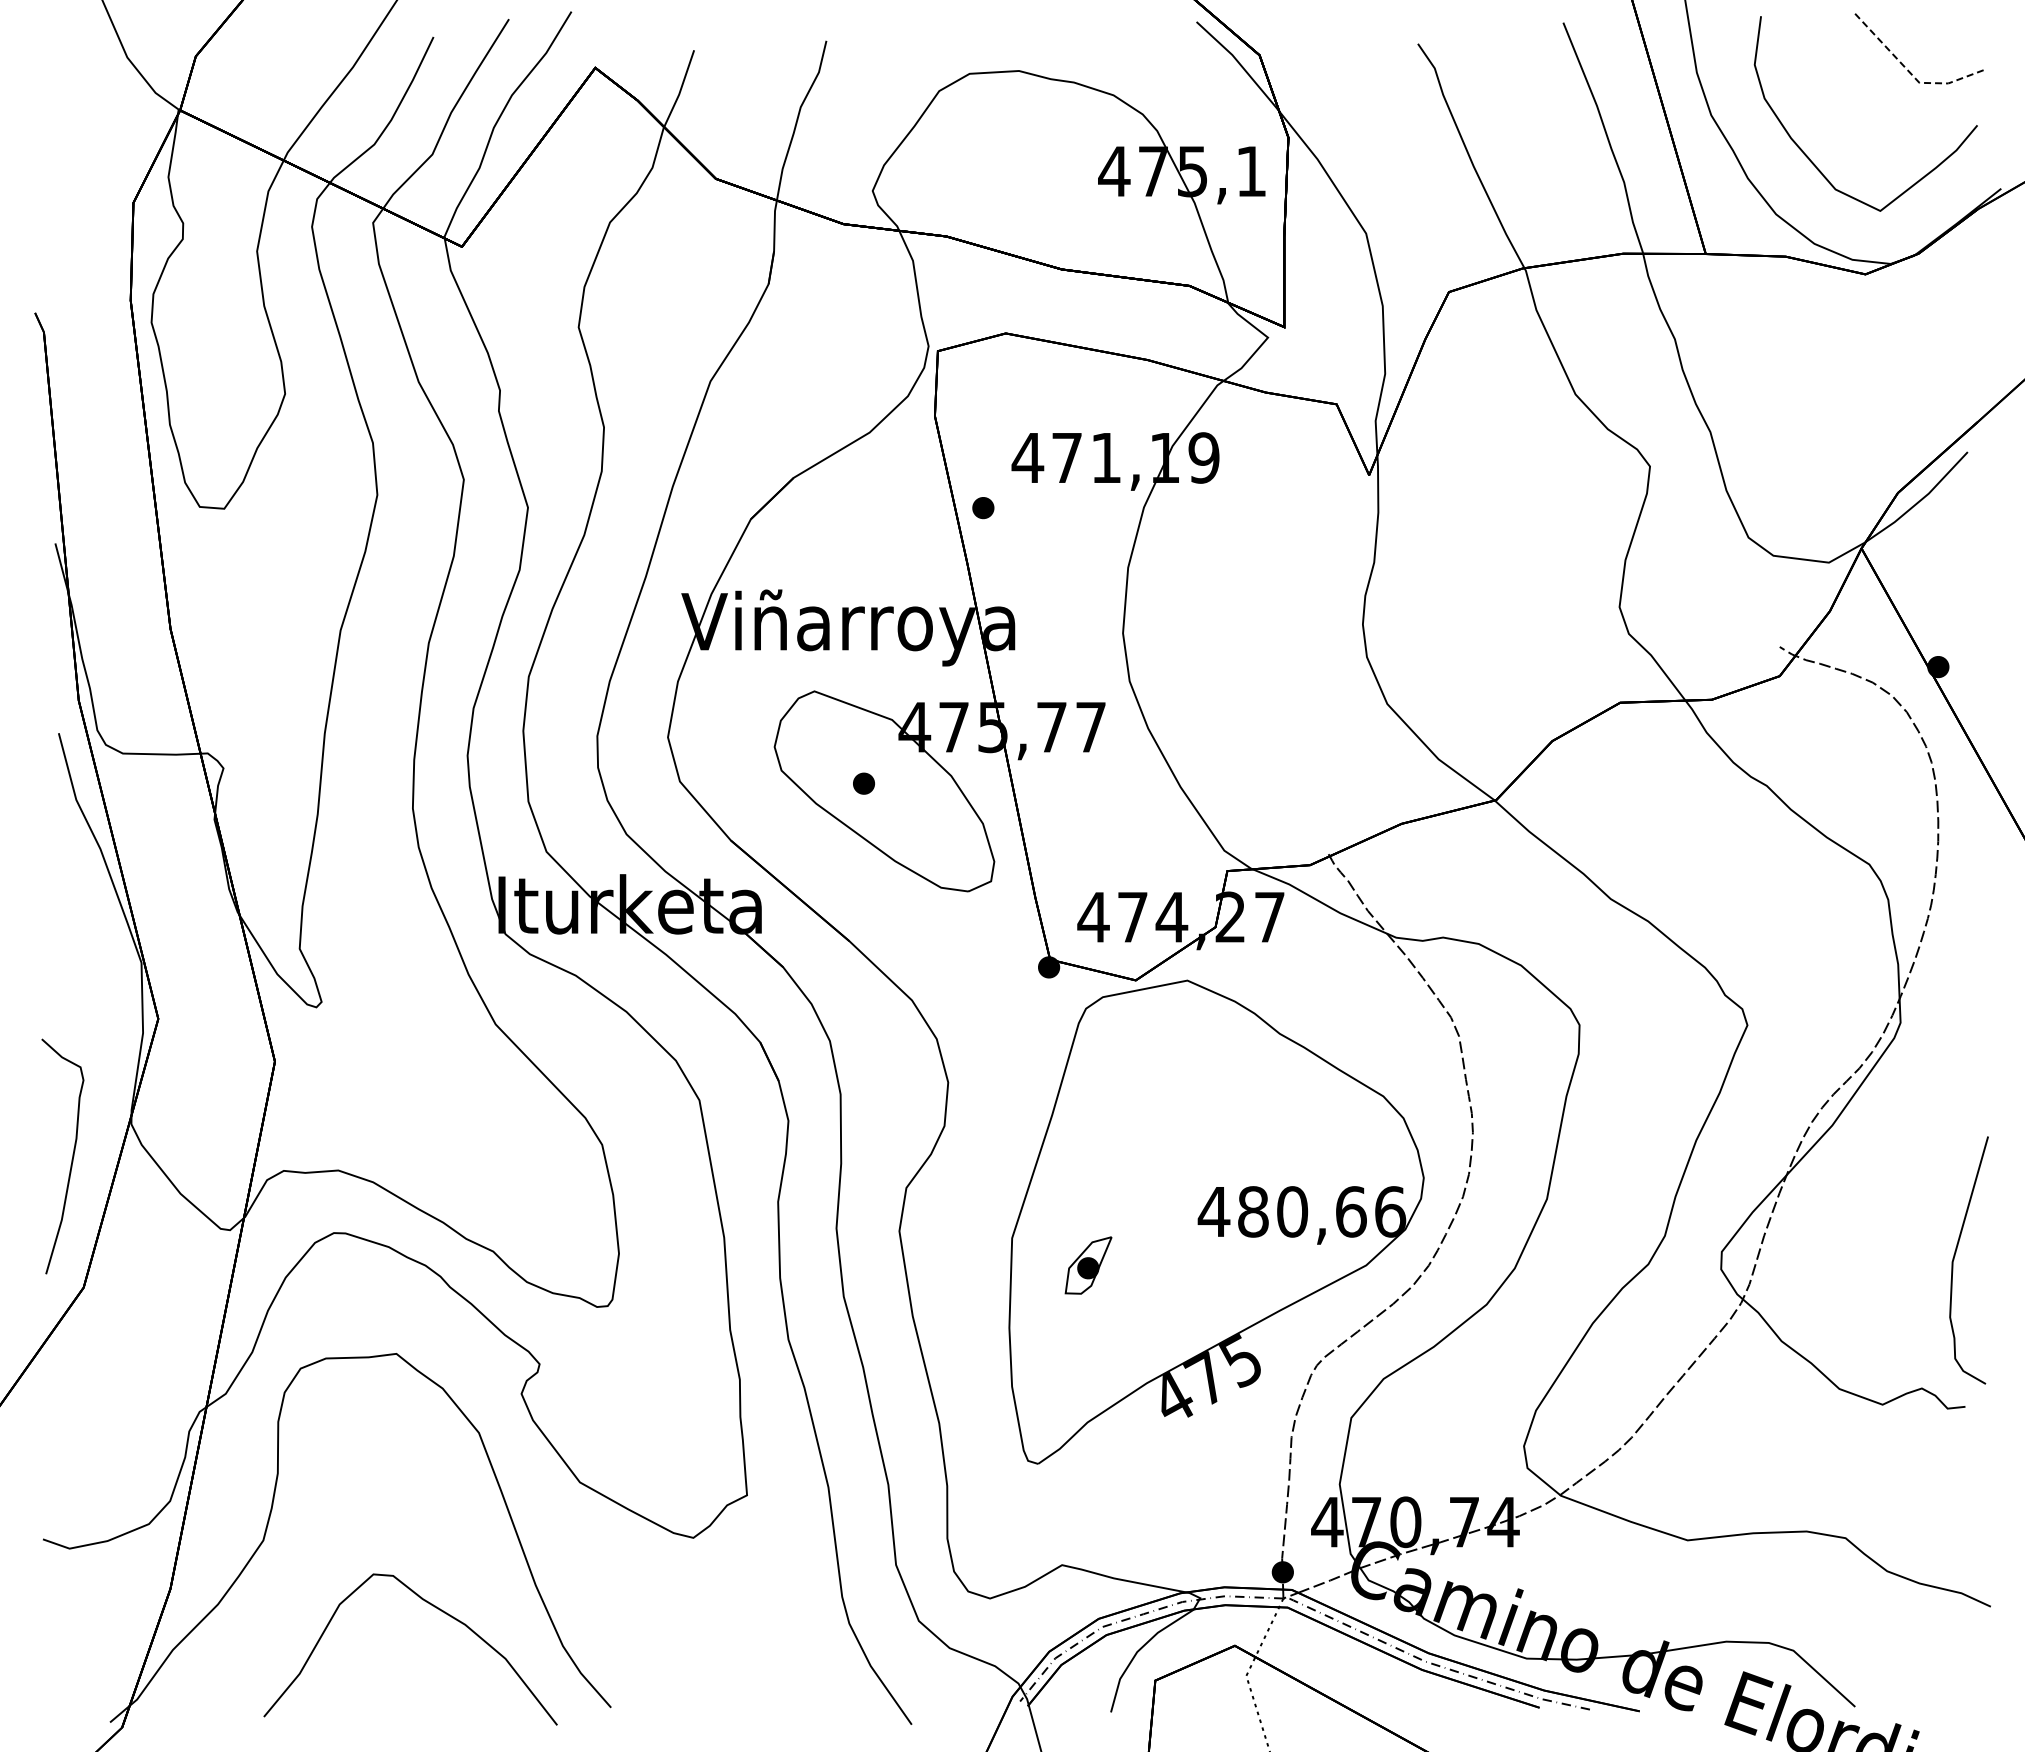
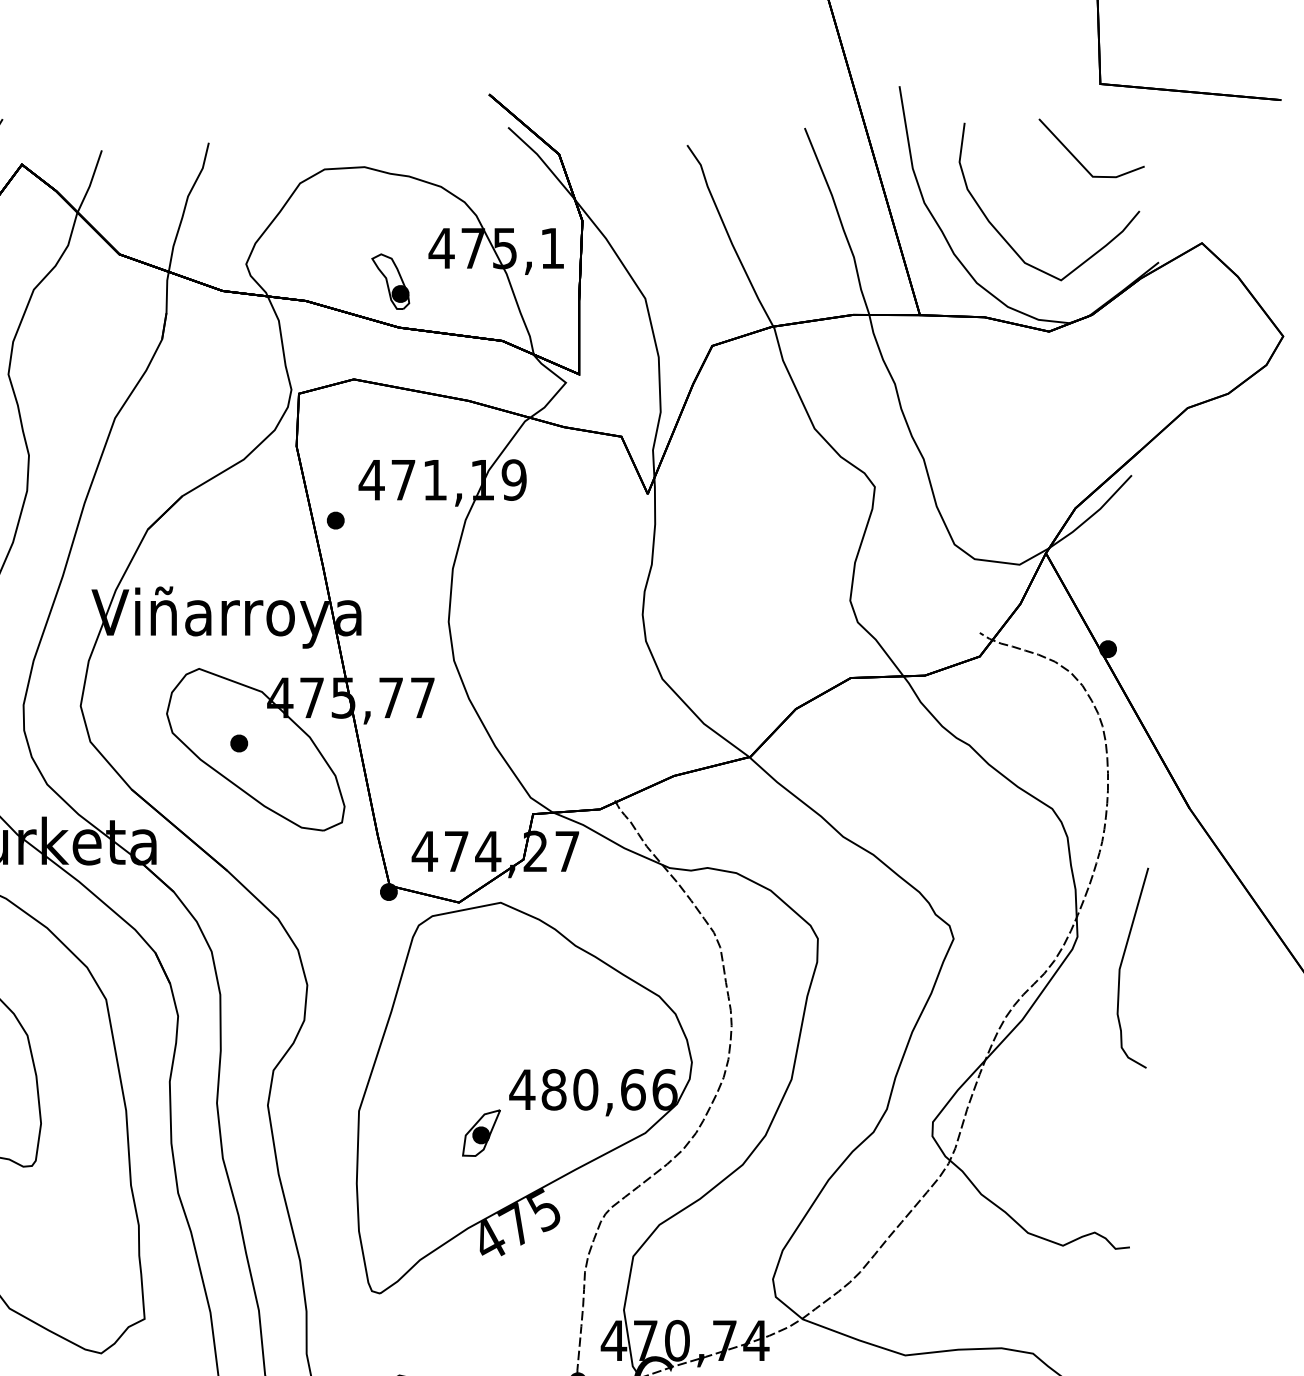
line: (1909, 71) -> (1084, 167), dashed -> solid
part: (1051, 212) -> (390, 281), added
curve: (1955, 1256) -> (1121, 964), moved
part: (1088, 1265) -> (481, 1133), moved

